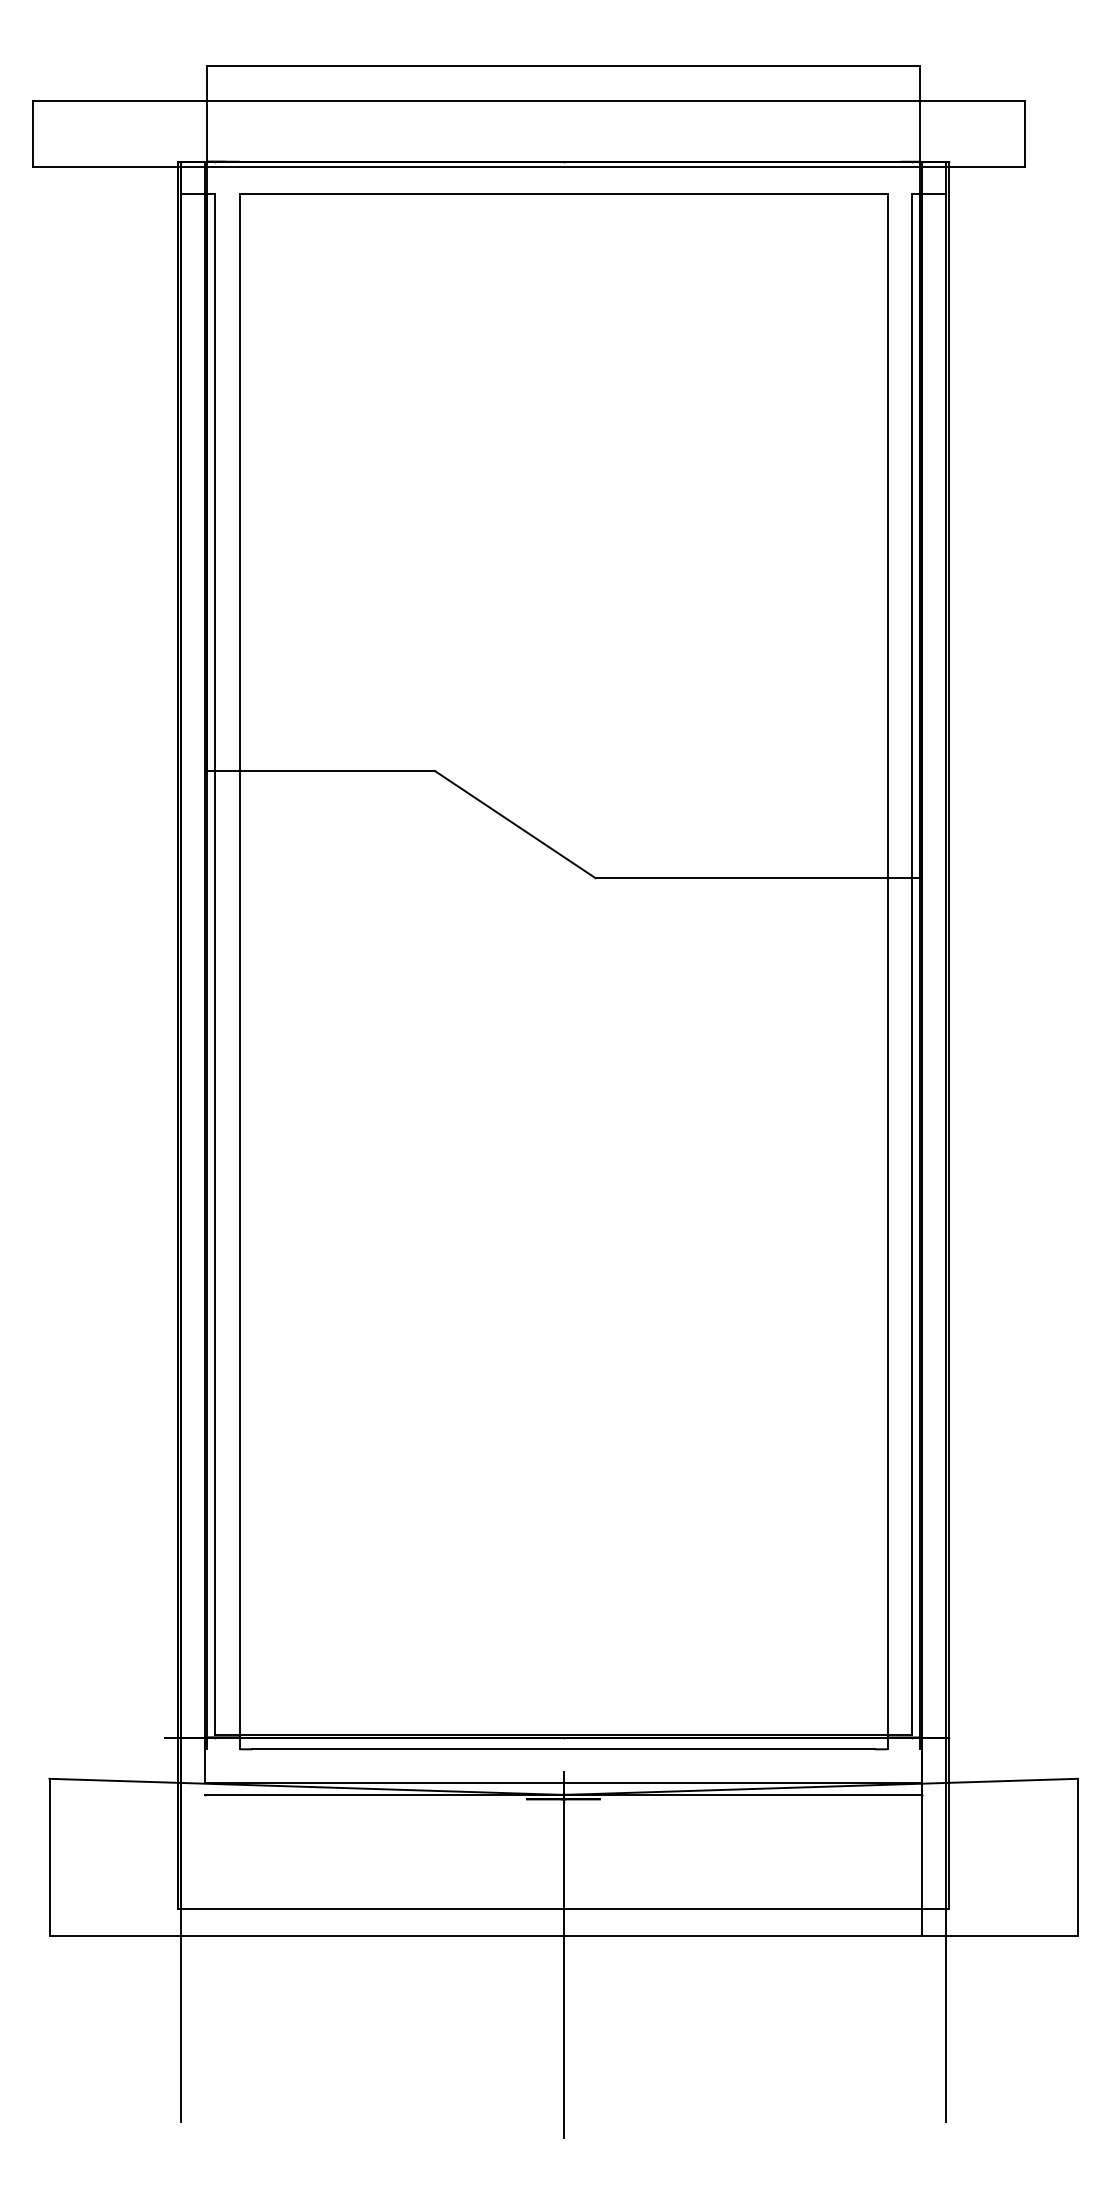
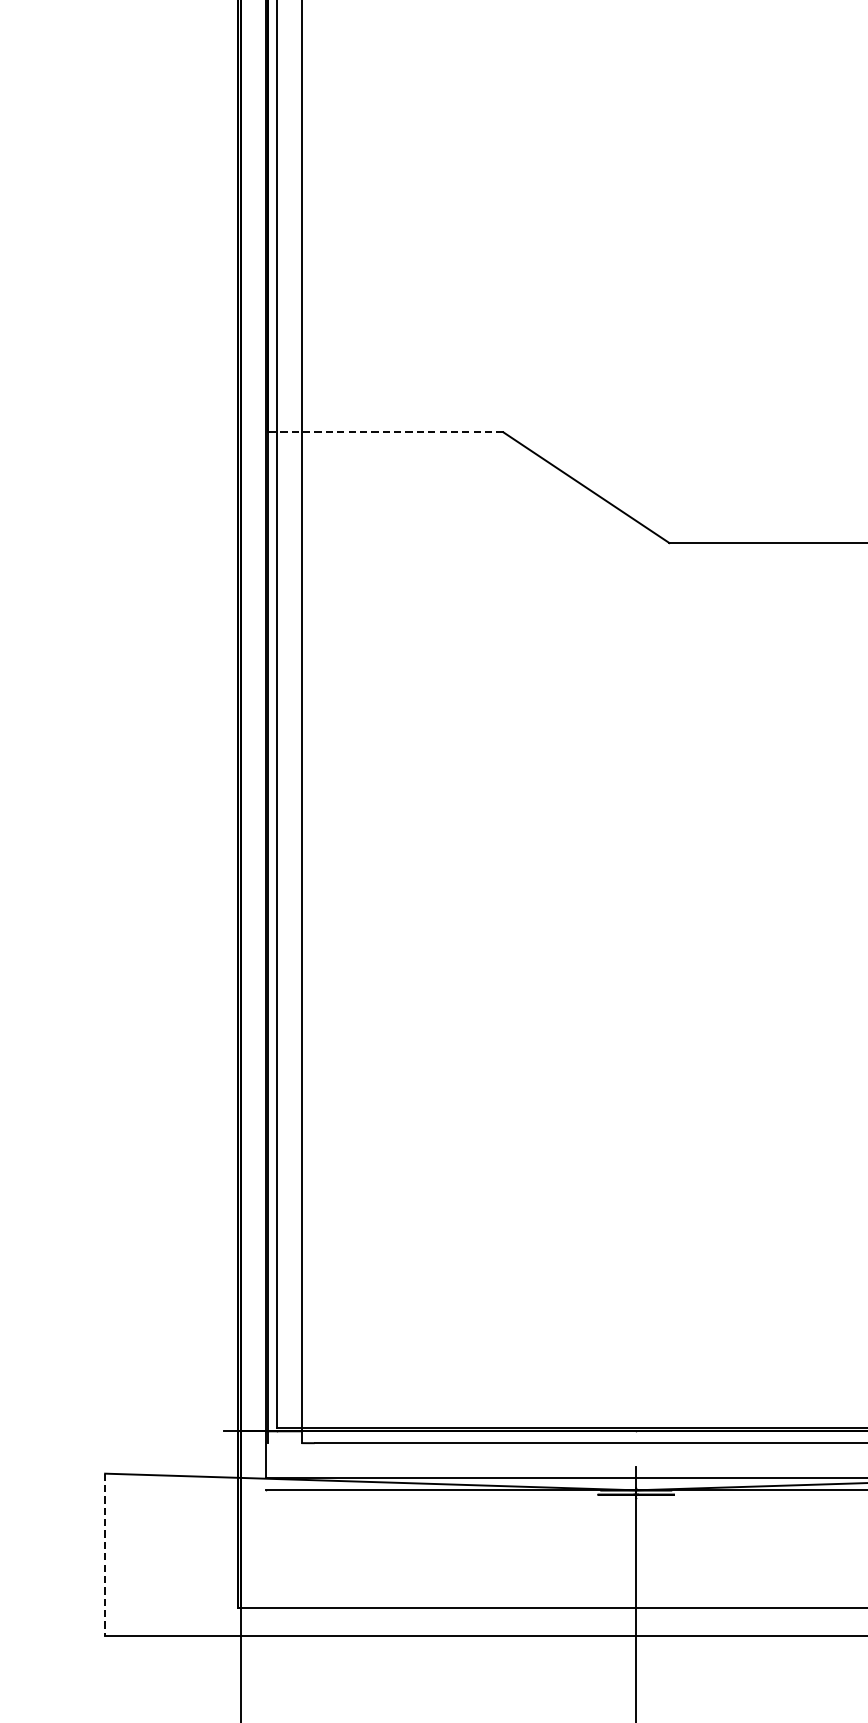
line: (321, 771) -> (386, 432), solid -> dashed
line: (49, 1857) -> (105, 1554), solid -> dashed

